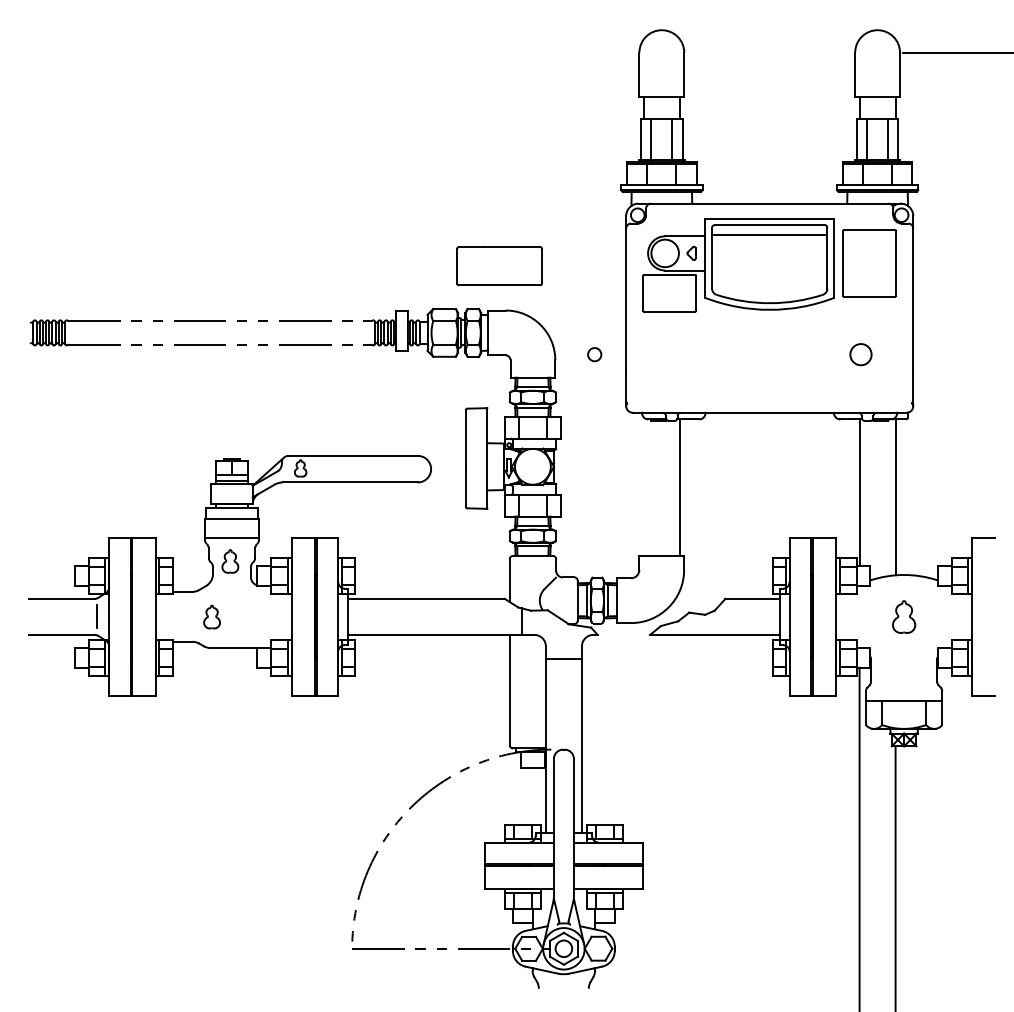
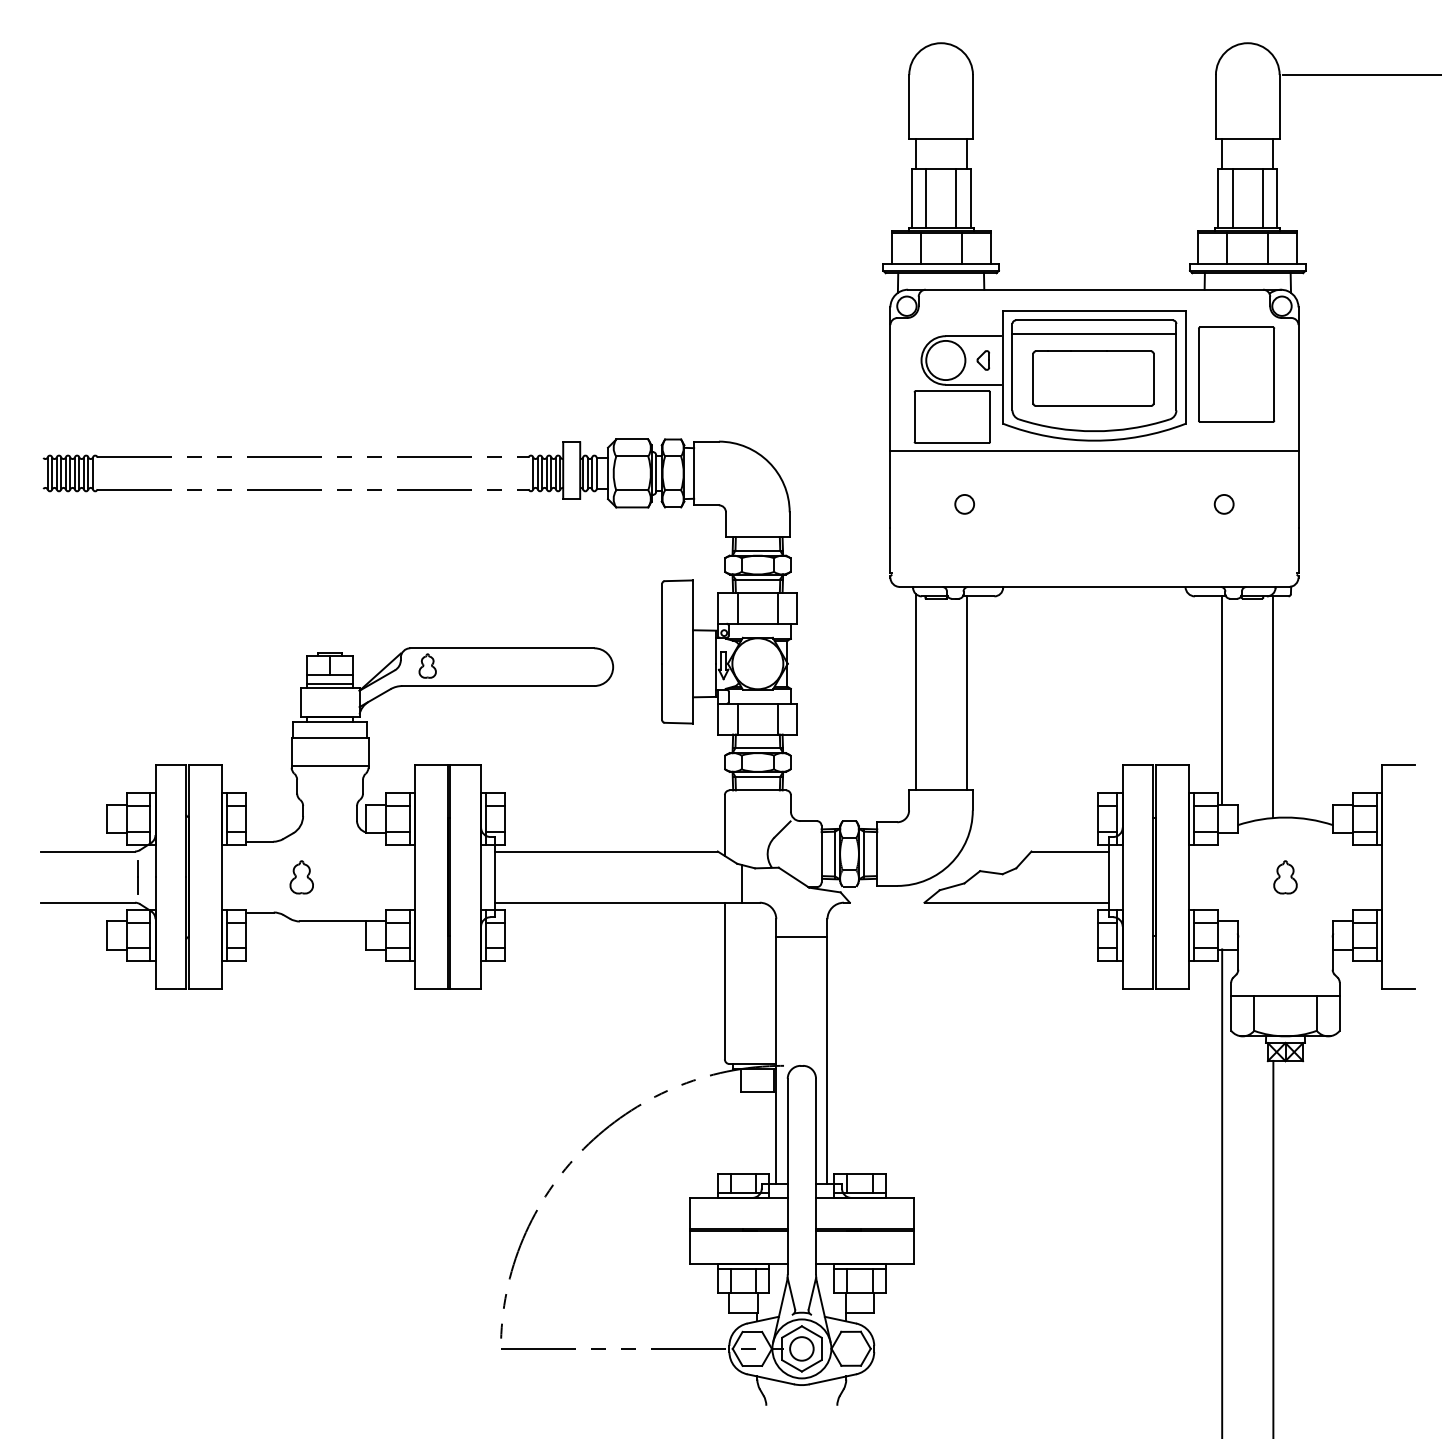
part: (499, 266) -> (1093, 378), moved
line: (769, 317) -> (1094, 451), added
circle: (594, 354) -> (964, 504), moved
circle: (860, 354) -> (1223, 503), size x0.62
line: (643, 486) -> (915, 691), added
part: (230, 561) -> (327, 798), removed
part: (904, 617) -> (1285, 877), size x0.71

